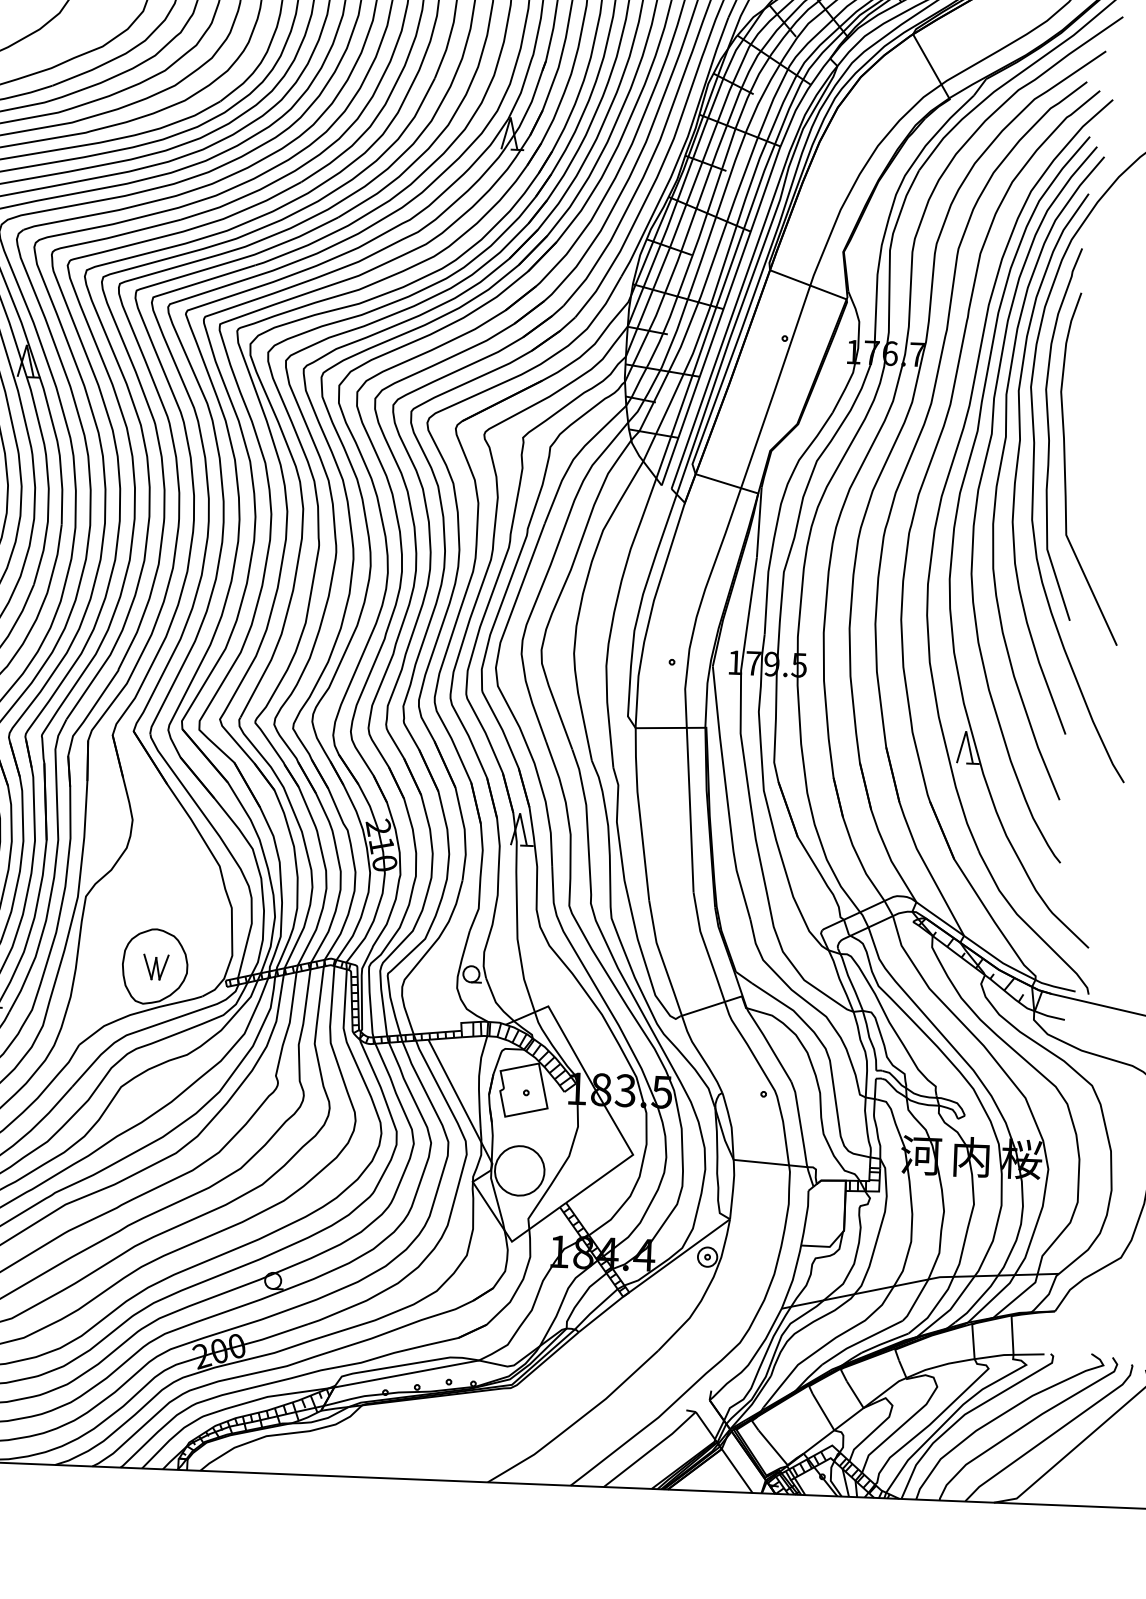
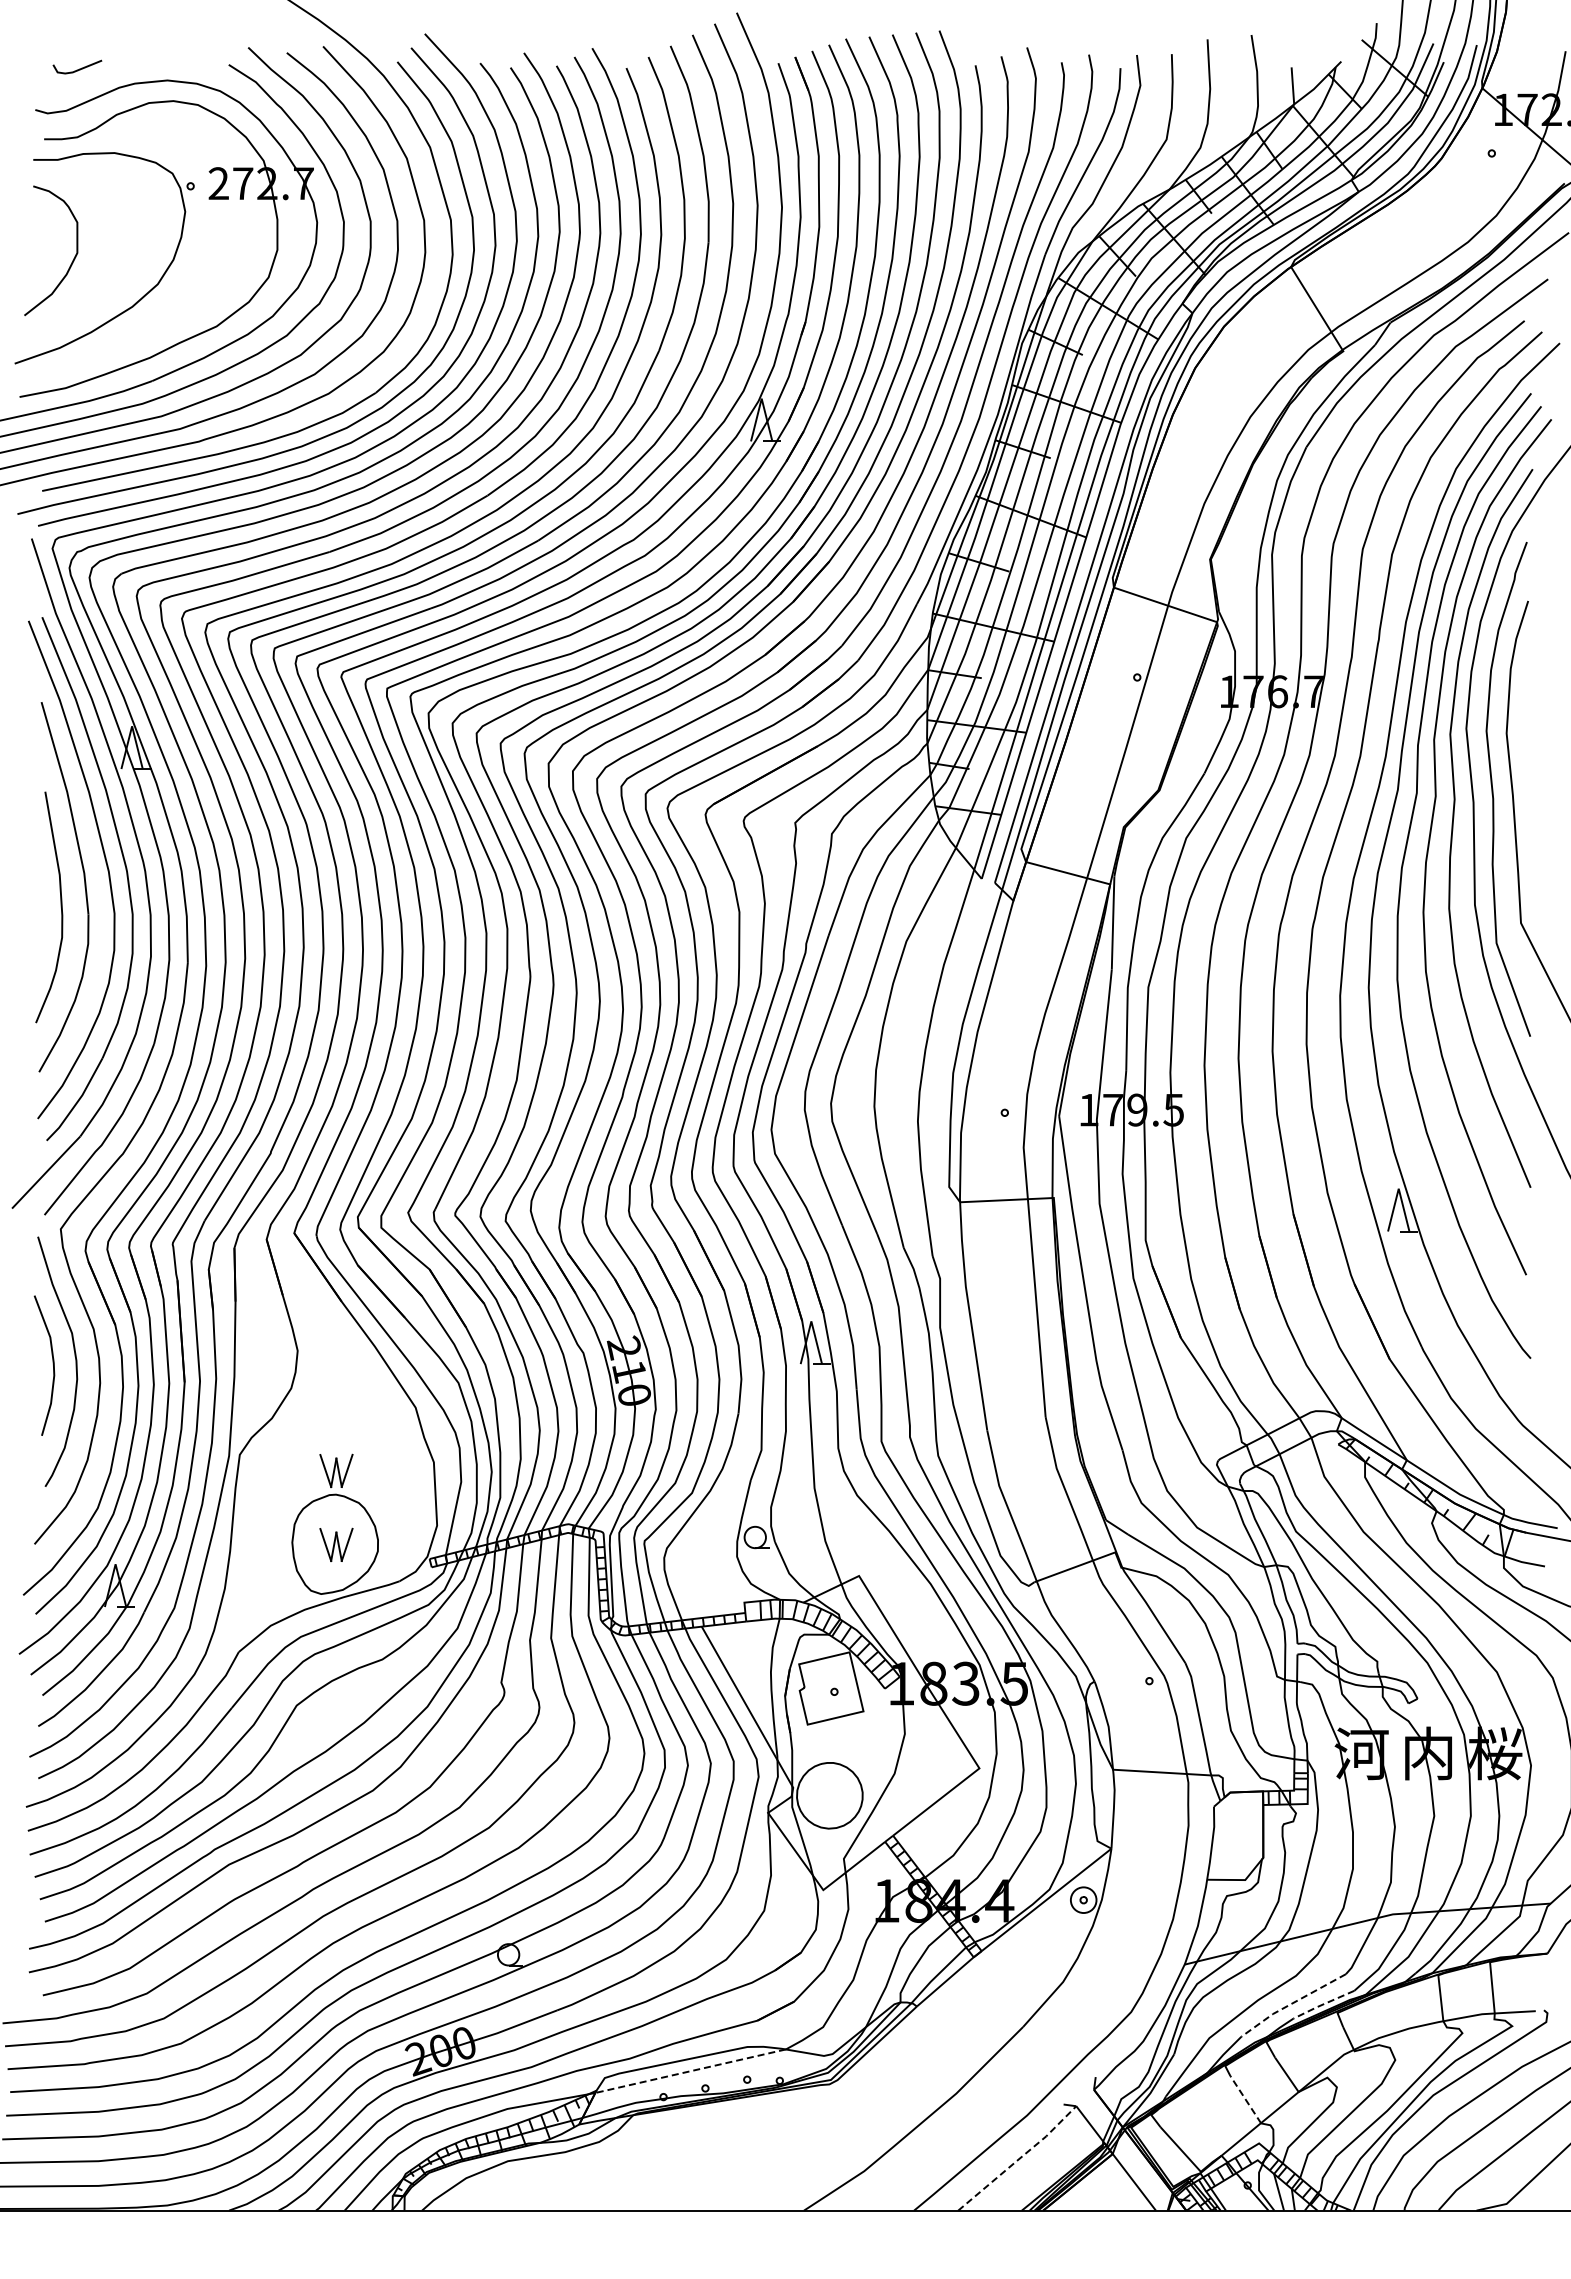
part: (158, 911) -> (336, 1470), added
line: (861, 1341) -> (1292, 2003), solid -> dashed
line: (884, 1342) -> (1322, 2004), solid -> dashed
line: (406, 1374) -> (690, 2071), solid -> dashed
line: (823, 1412) -> (1245, 2100), solid -> dashed
line: (651, 1450) -> (1019, 2159), solid -> dashed

